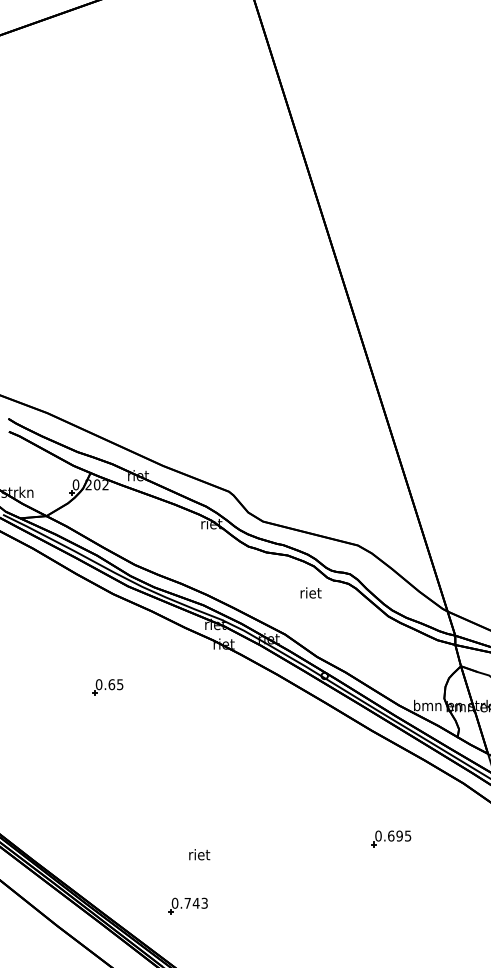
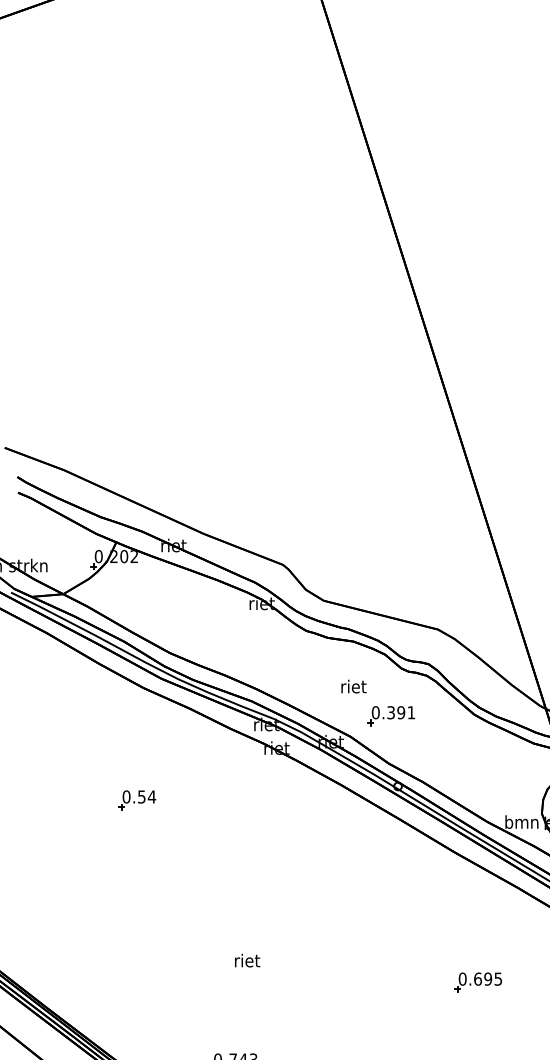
text: (310, 592) -> (353, 686), moved
part: (318, 617) -> (390, 716), added
text: (115, 684) -> (146, 796), 0.65 -> 0.54
text: (199, 854) -> (247, 960), moved

